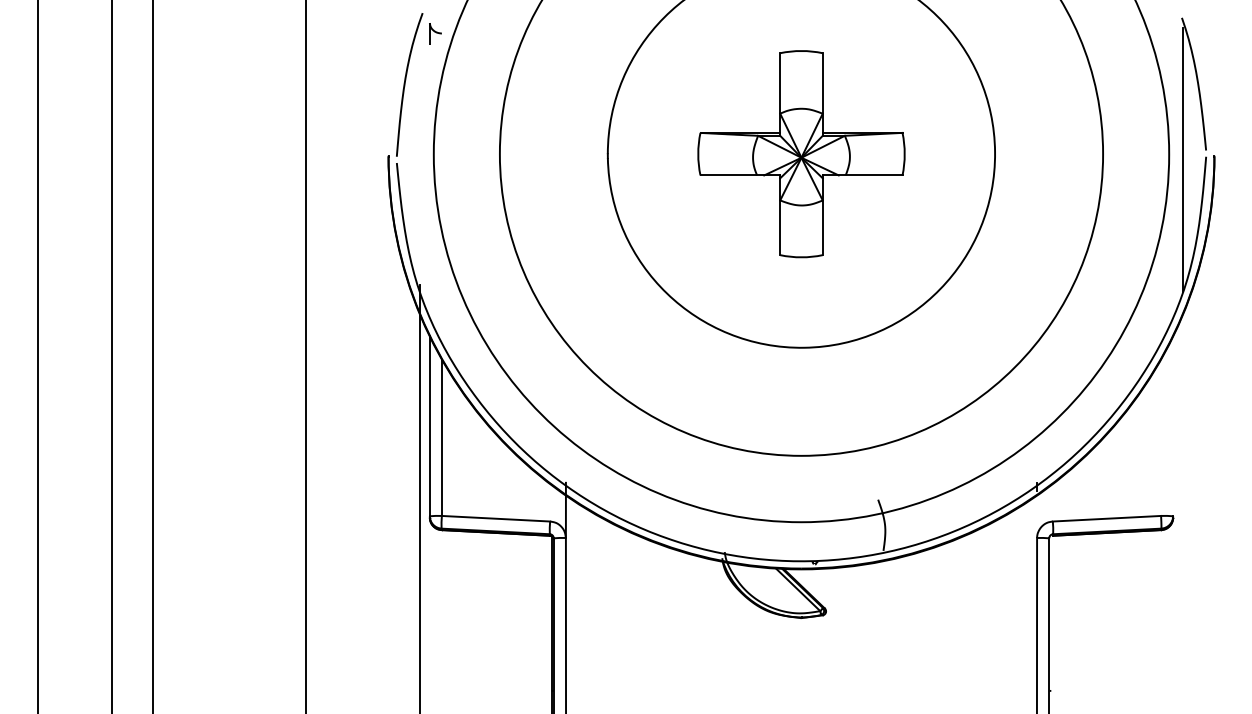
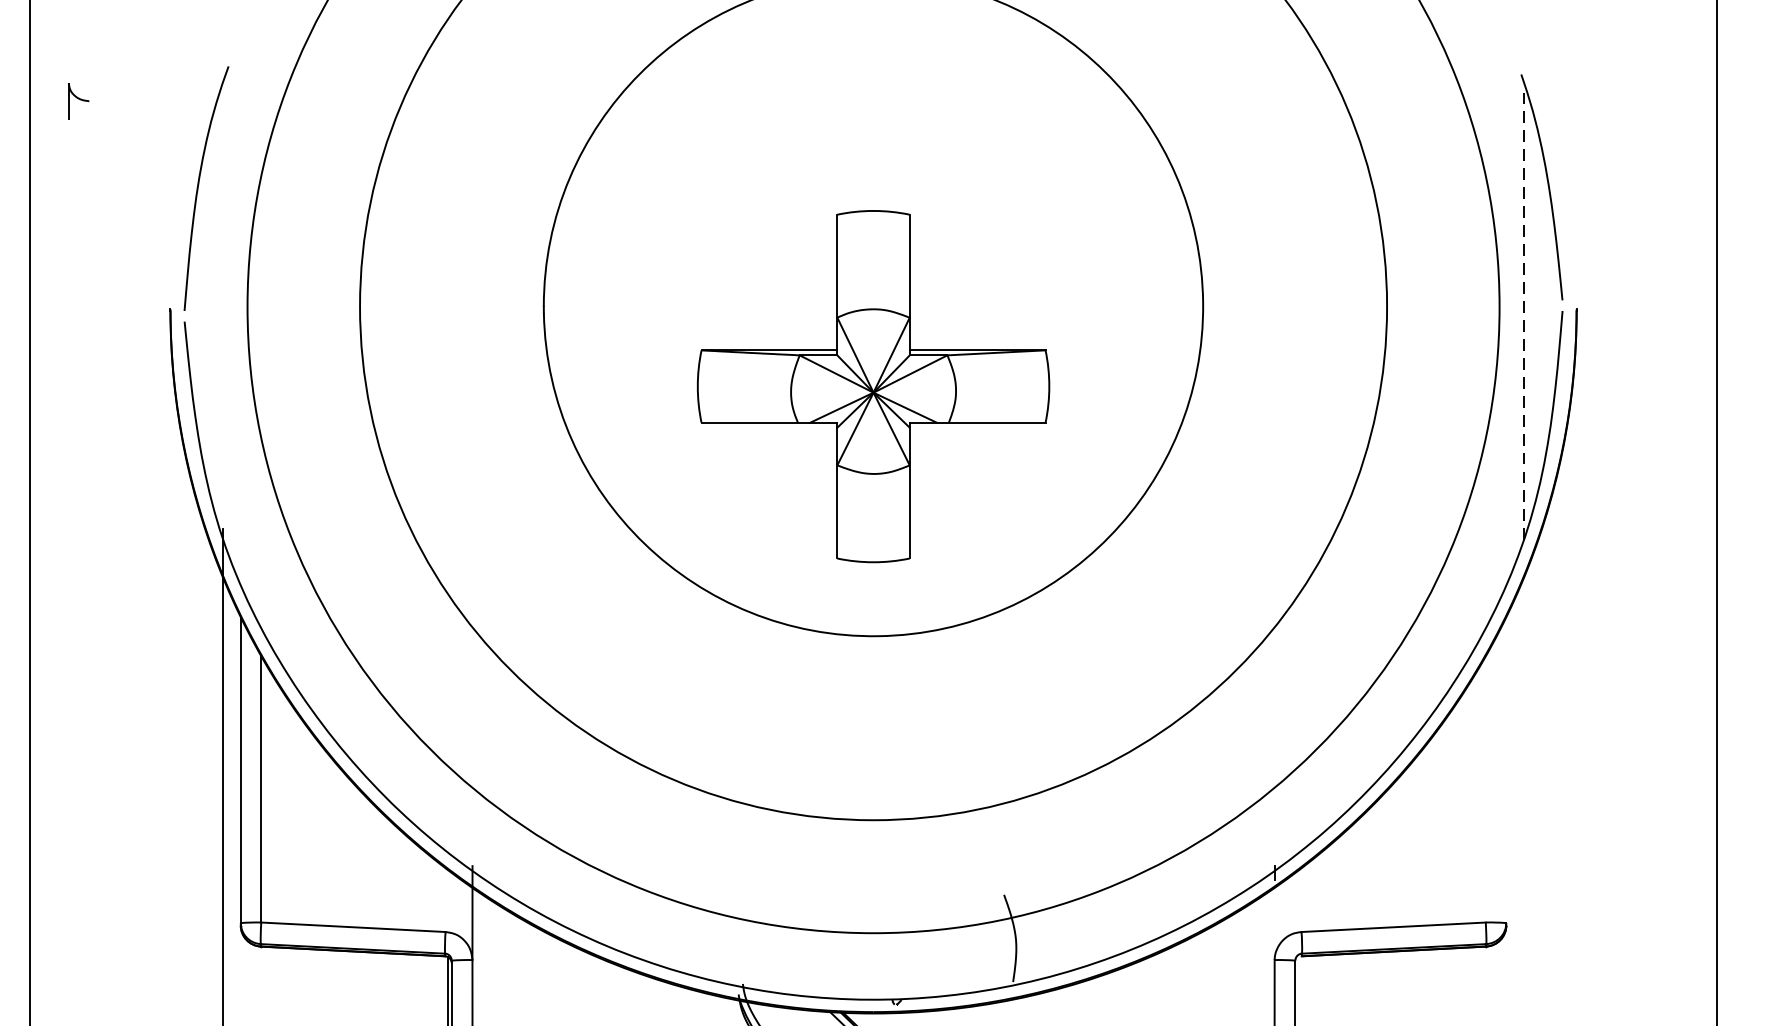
part: (435, 33) -> (78, 101), moved
part: (801, 154) -> (873, 387), moved
line: (1183, 160) -> (1523, 317), solid -> dashed

